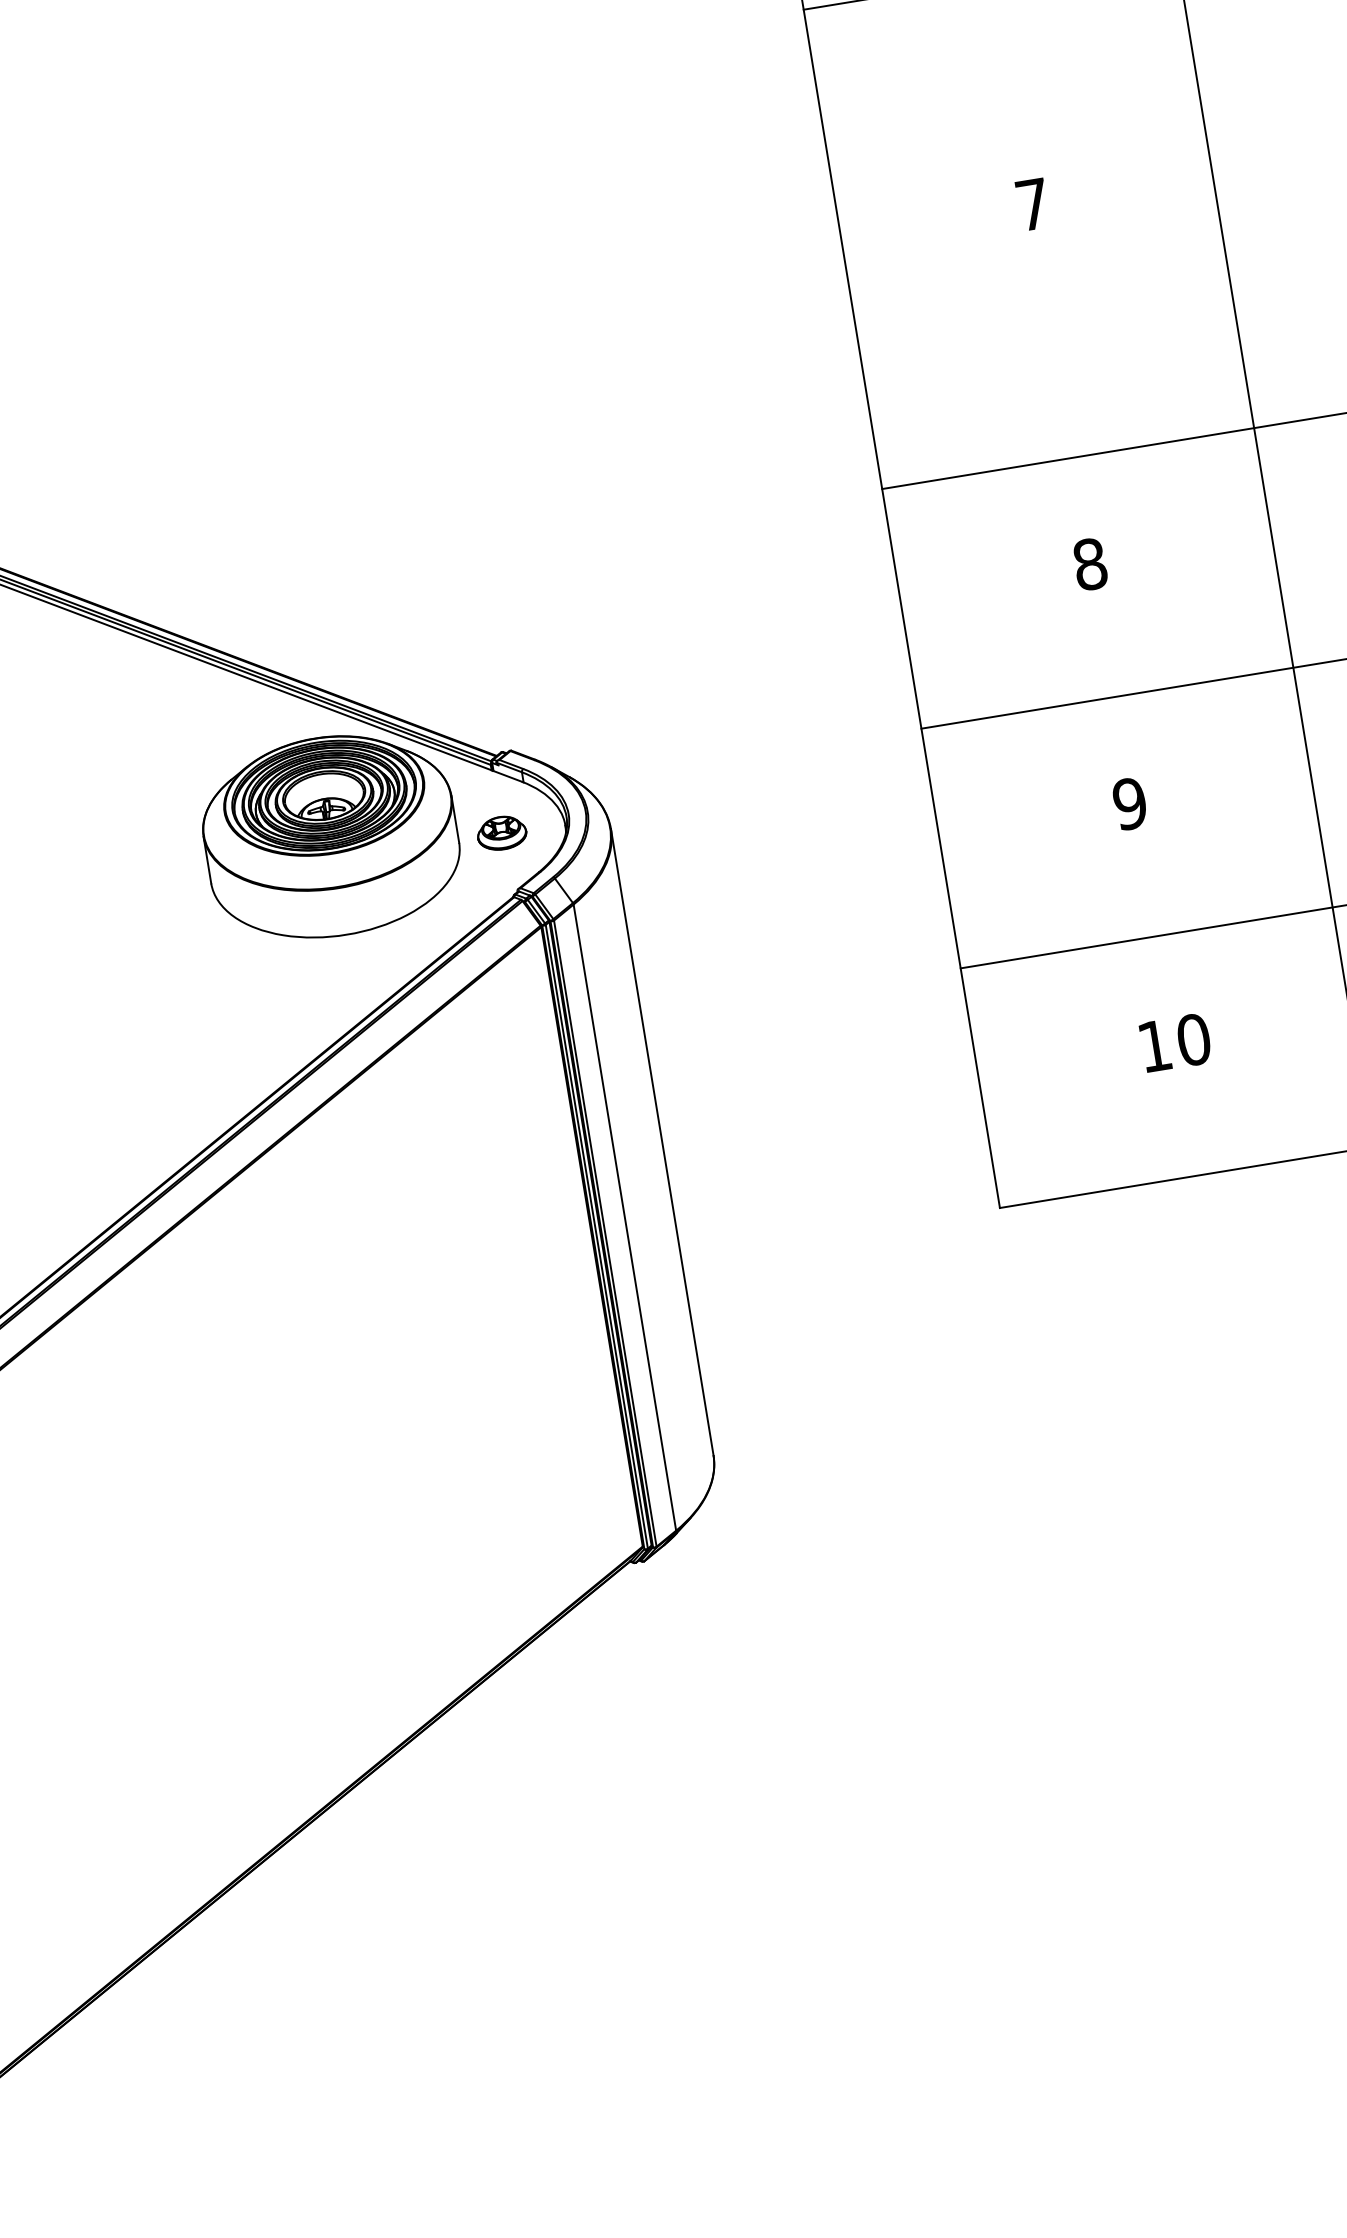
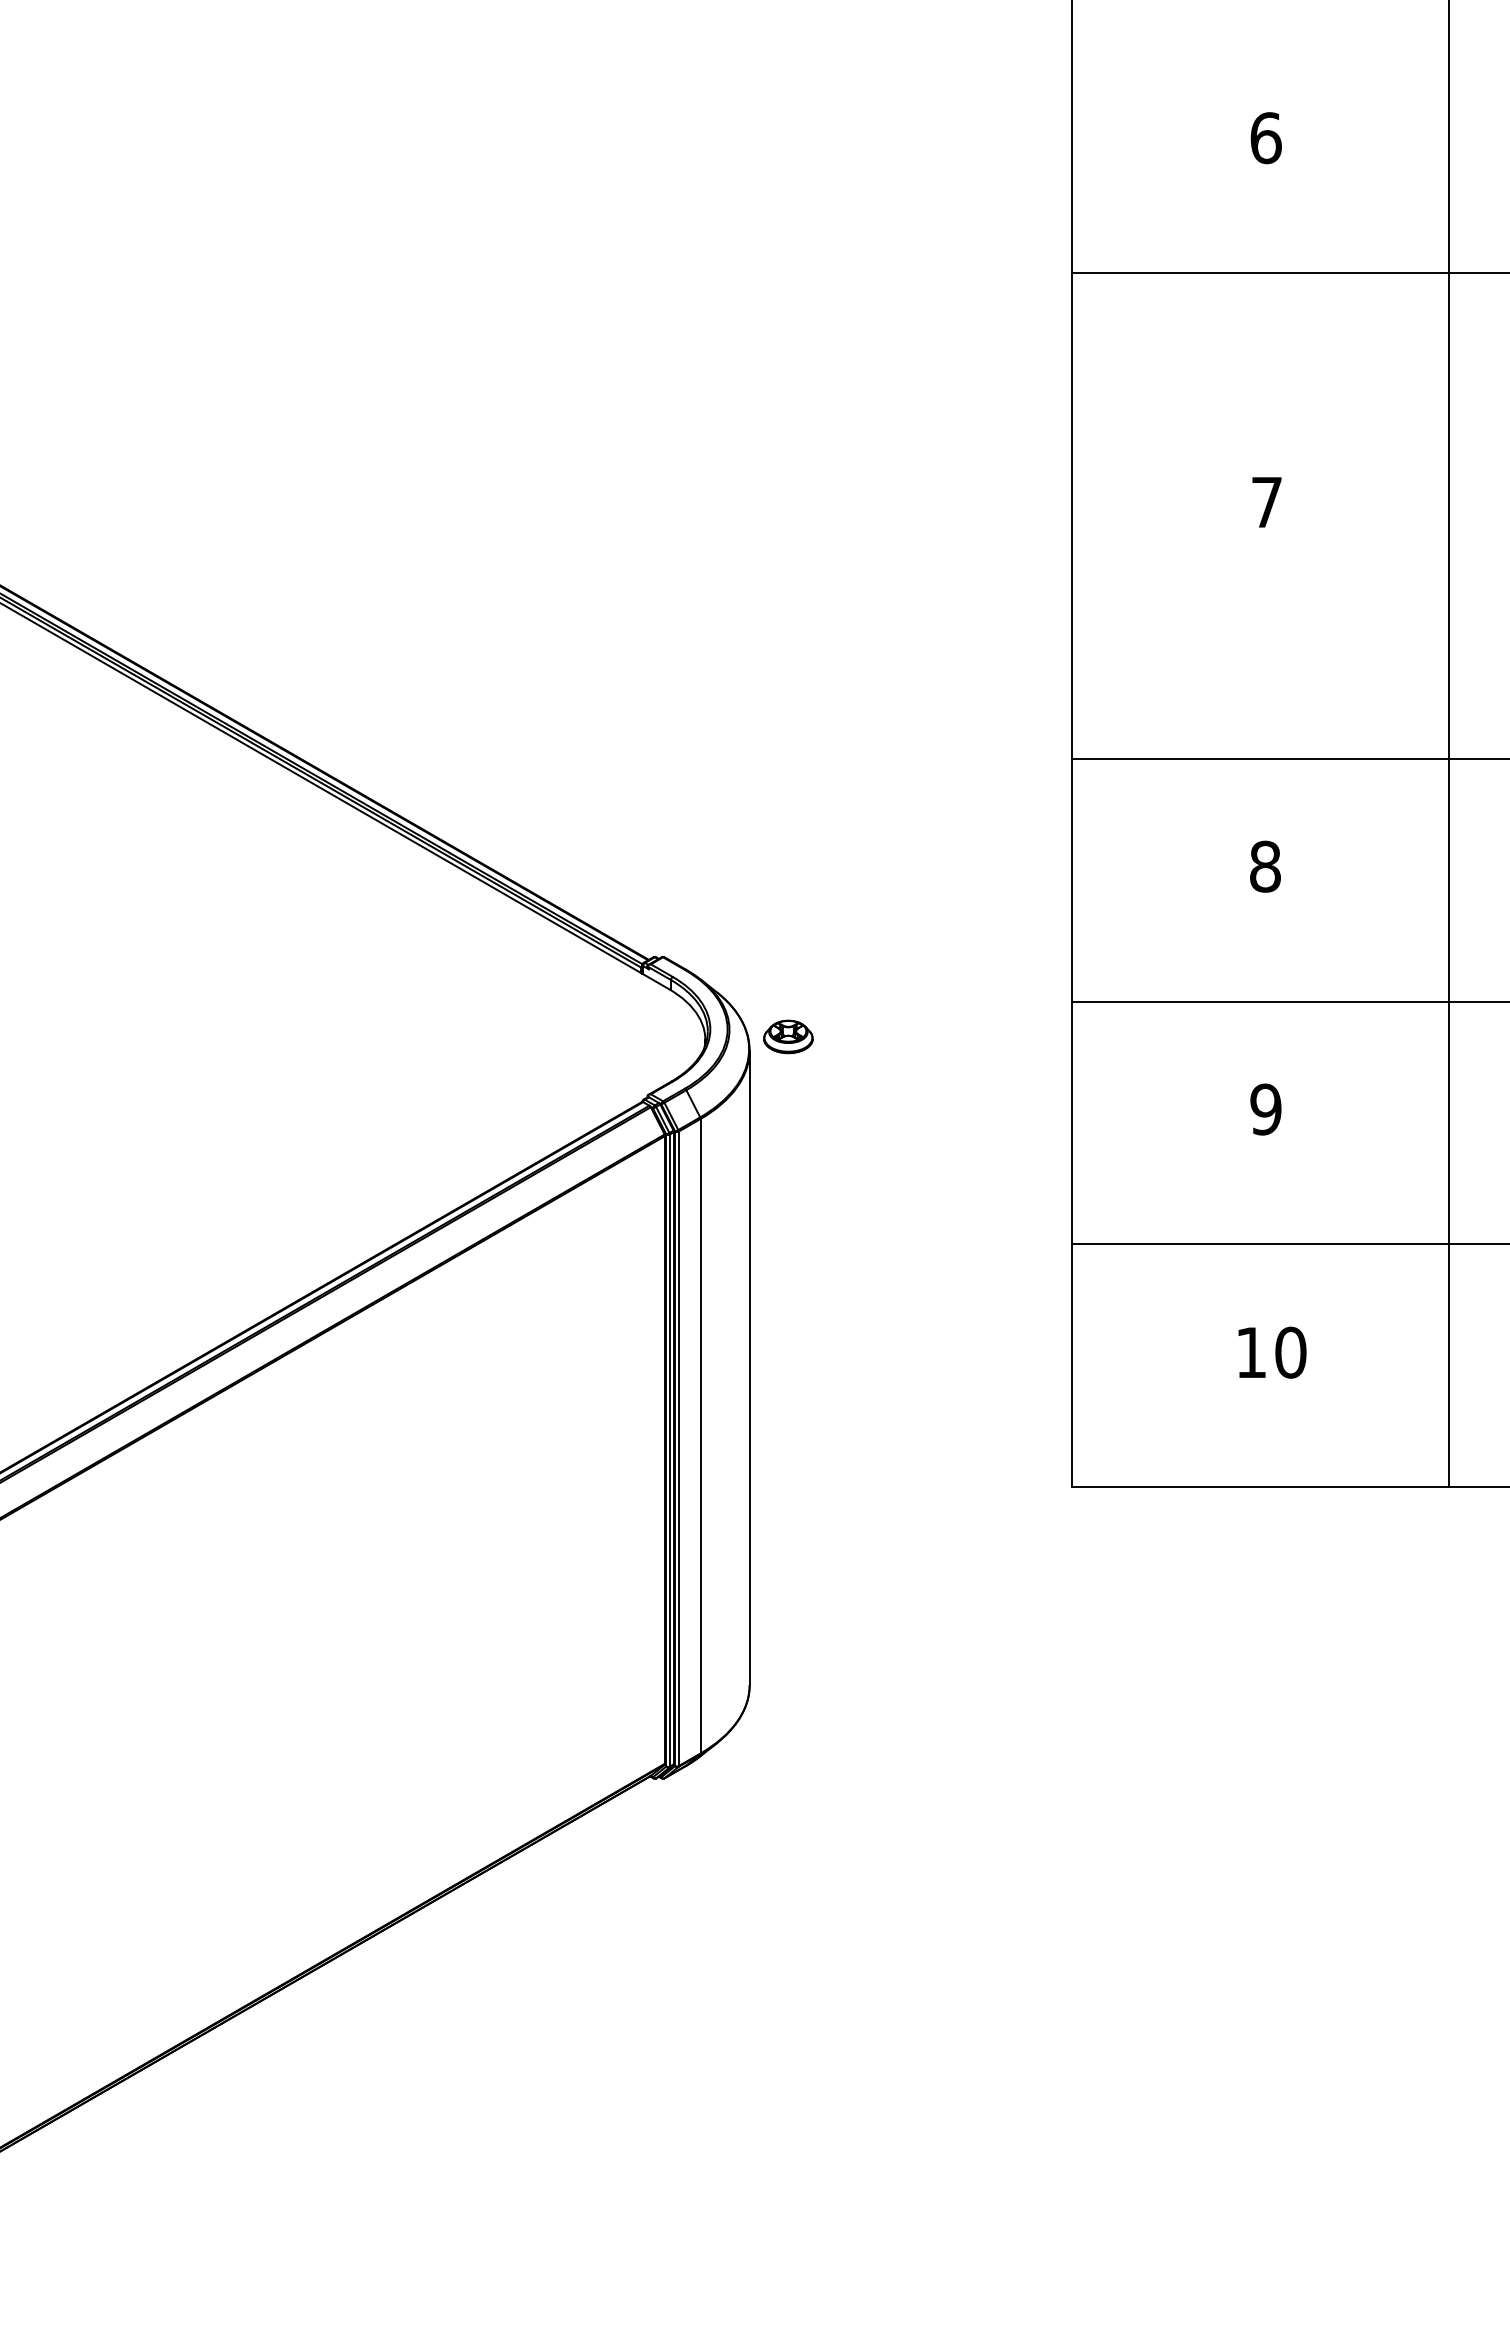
part: (501, 832) -> (788, 1036), moved
part: (330, 836) -> (471, 1012), removed

